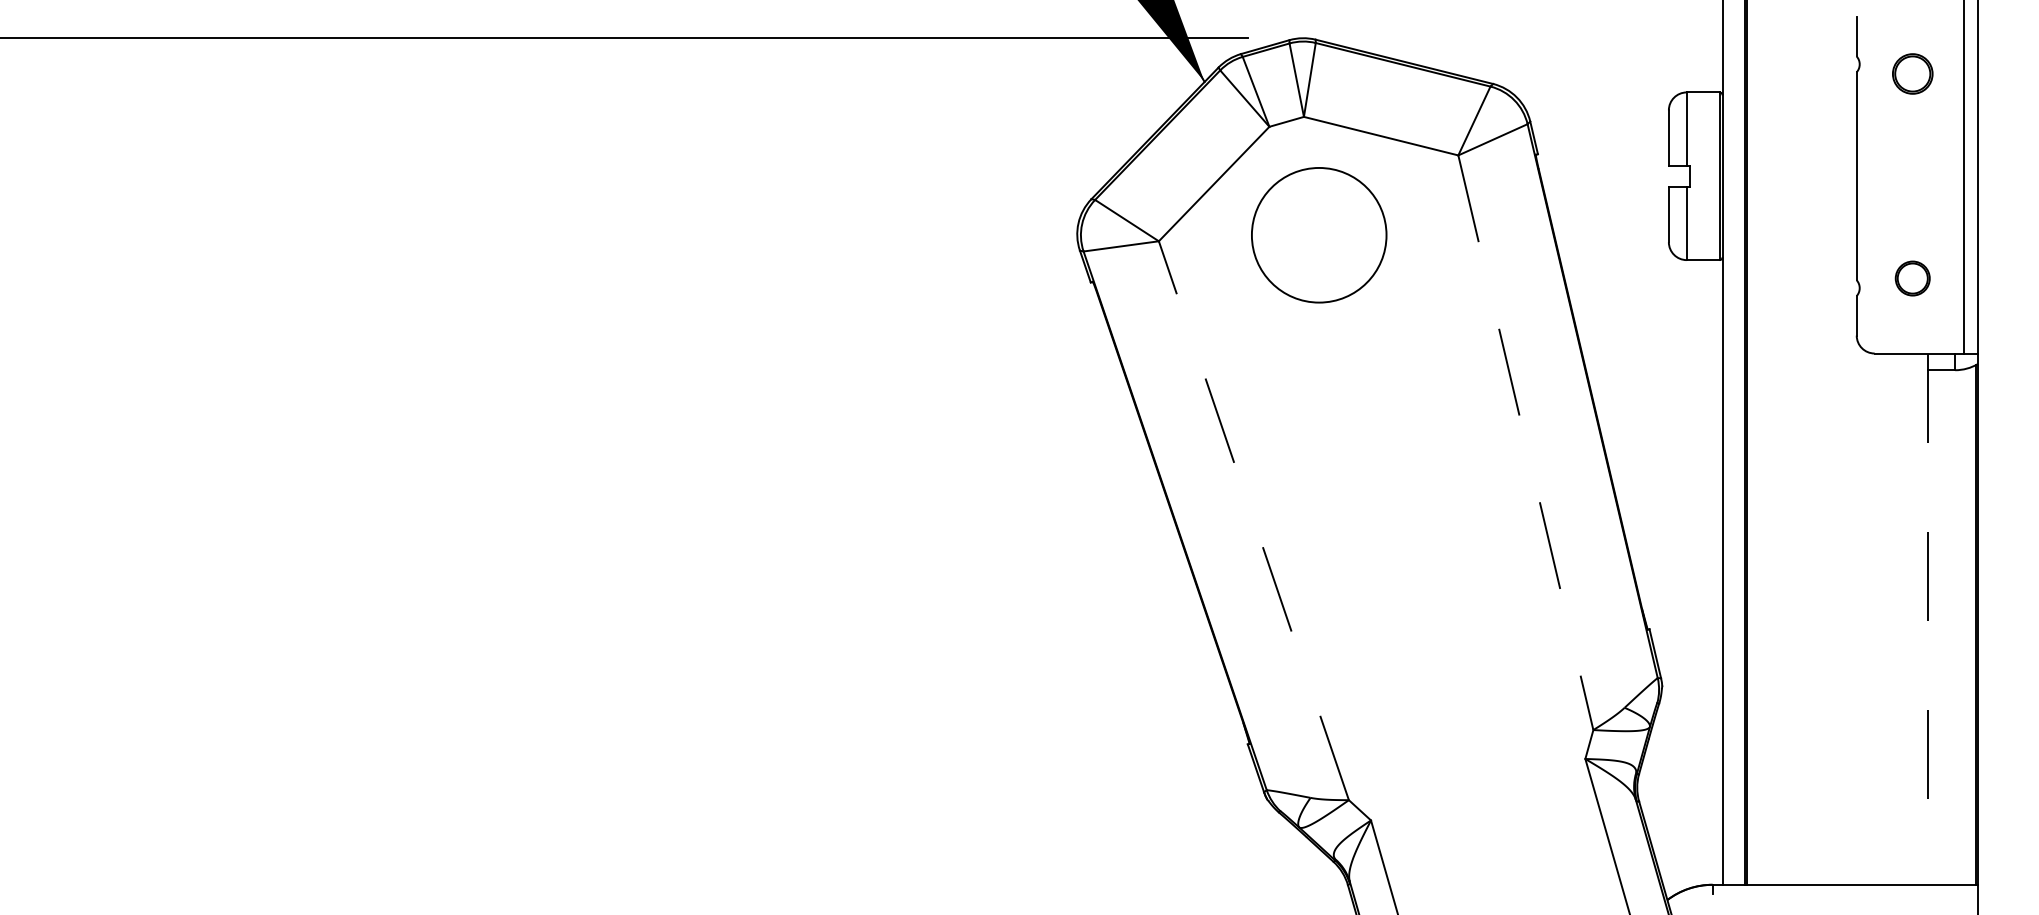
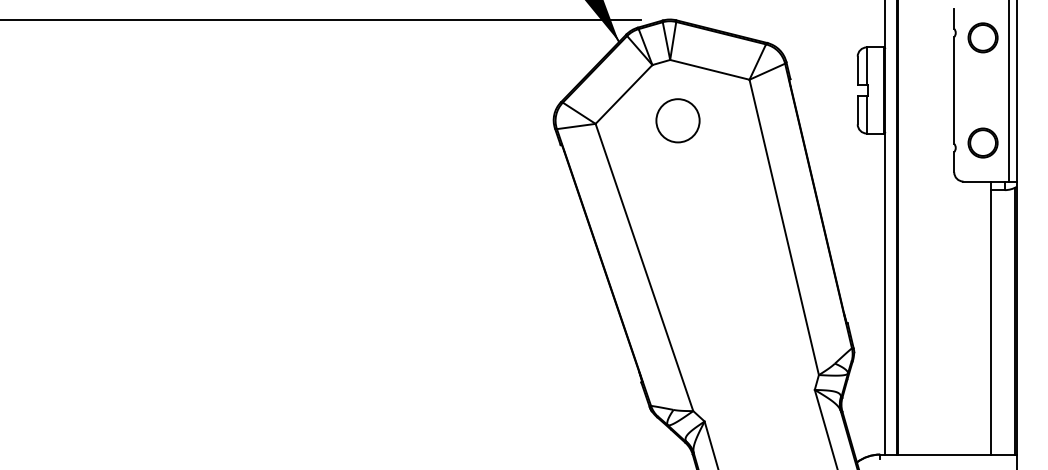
part: (1911, 73) -> (982, 37), size x1.43
circle: (1318, 234) -> (677, 120), size x0.62
part: (1911, 277) -> (982, 142), size x1.67
line: (1526, 442) -> (784, 227), dashed -> solid
line: (1253, 520) -> (644, 267), dashed -> solid
line: (1929, 619) -> (991, 318), dashed -> solid

